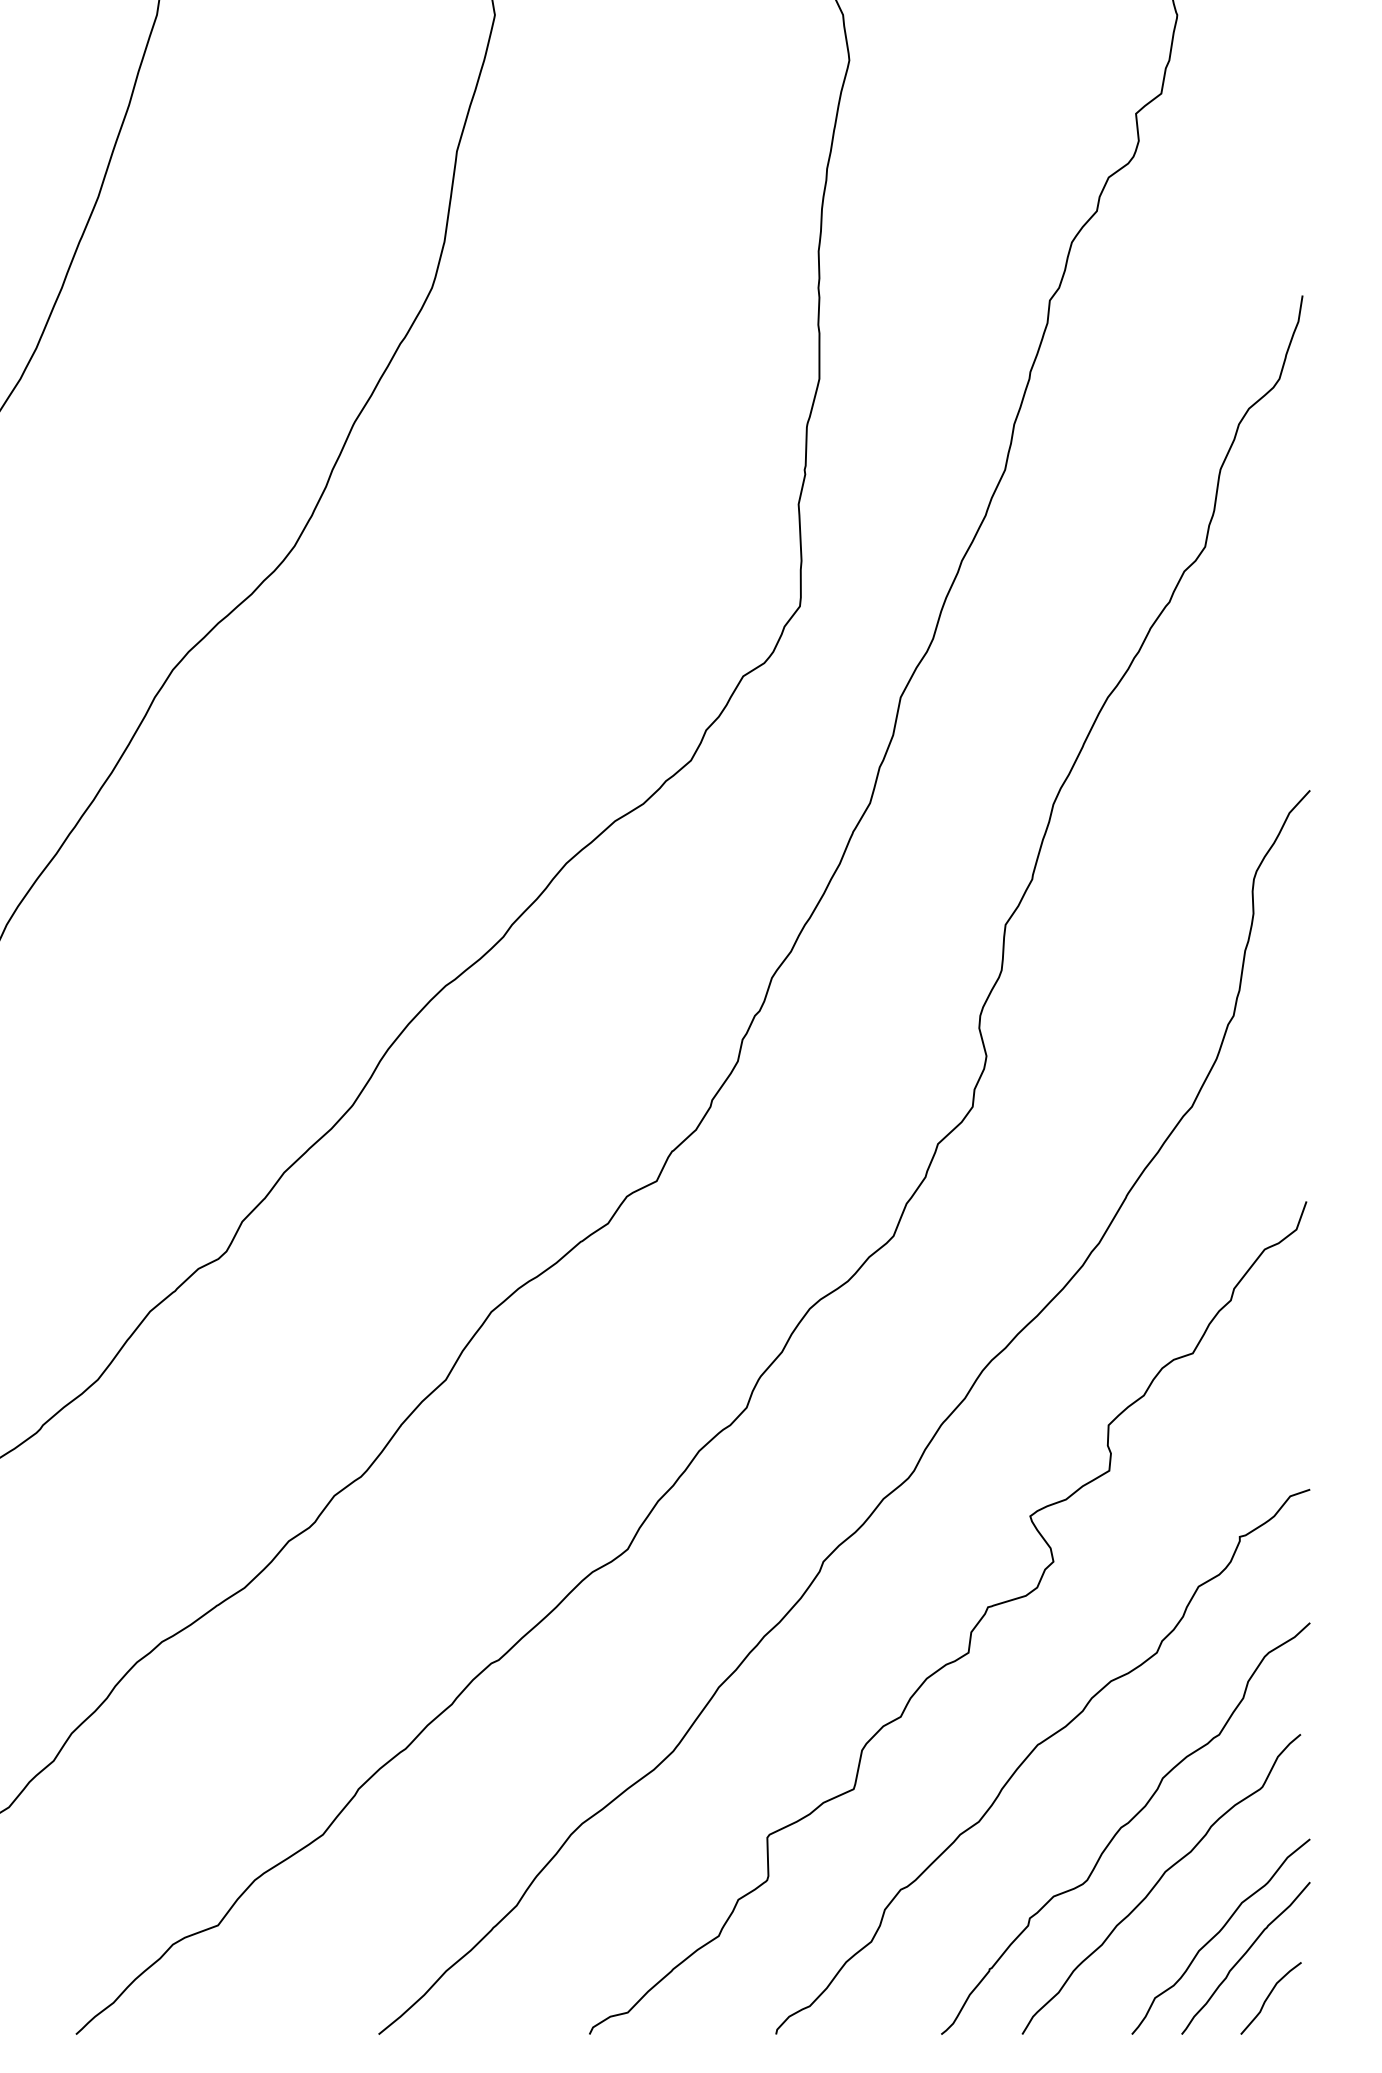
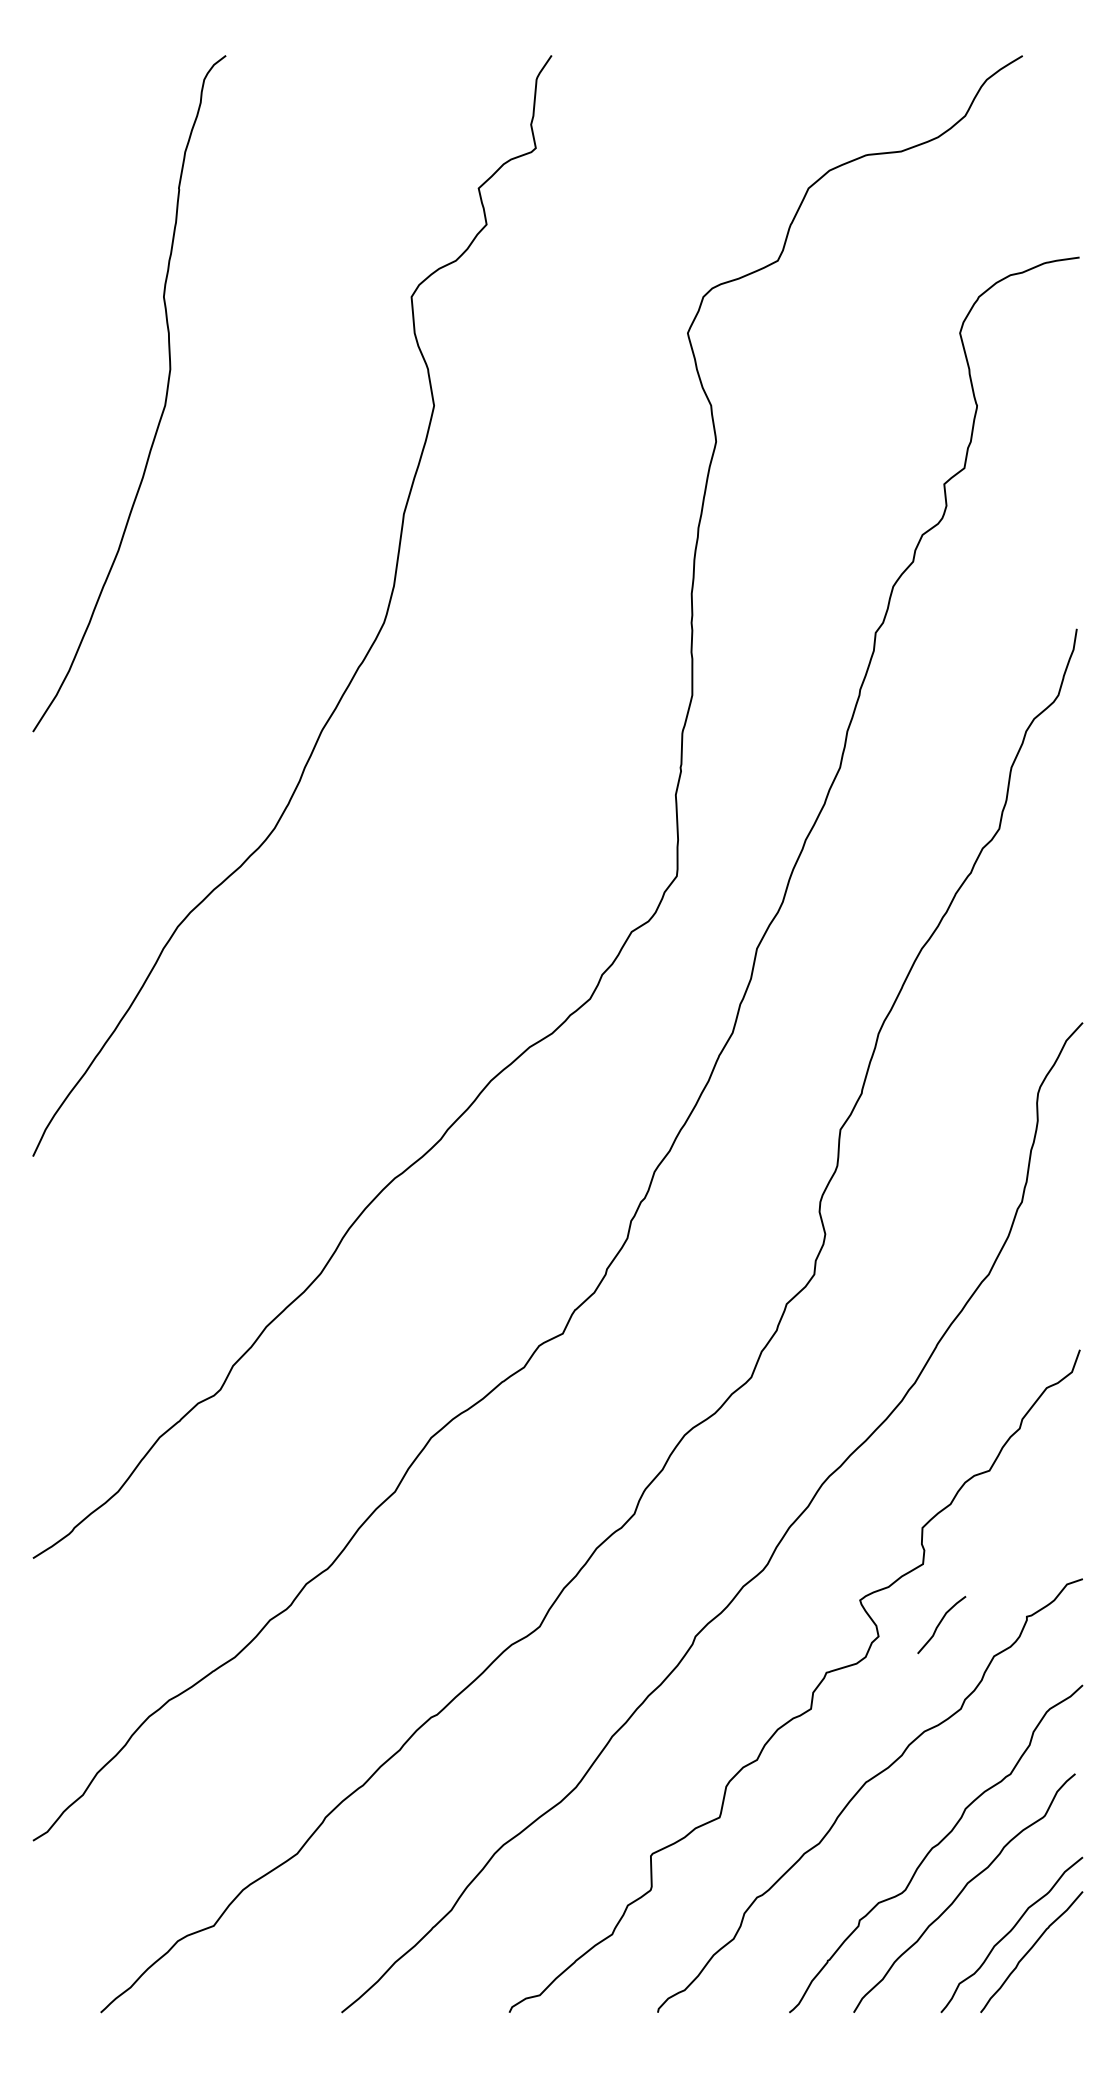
curve: (1268, 1999) -> (939, 1625), moved

